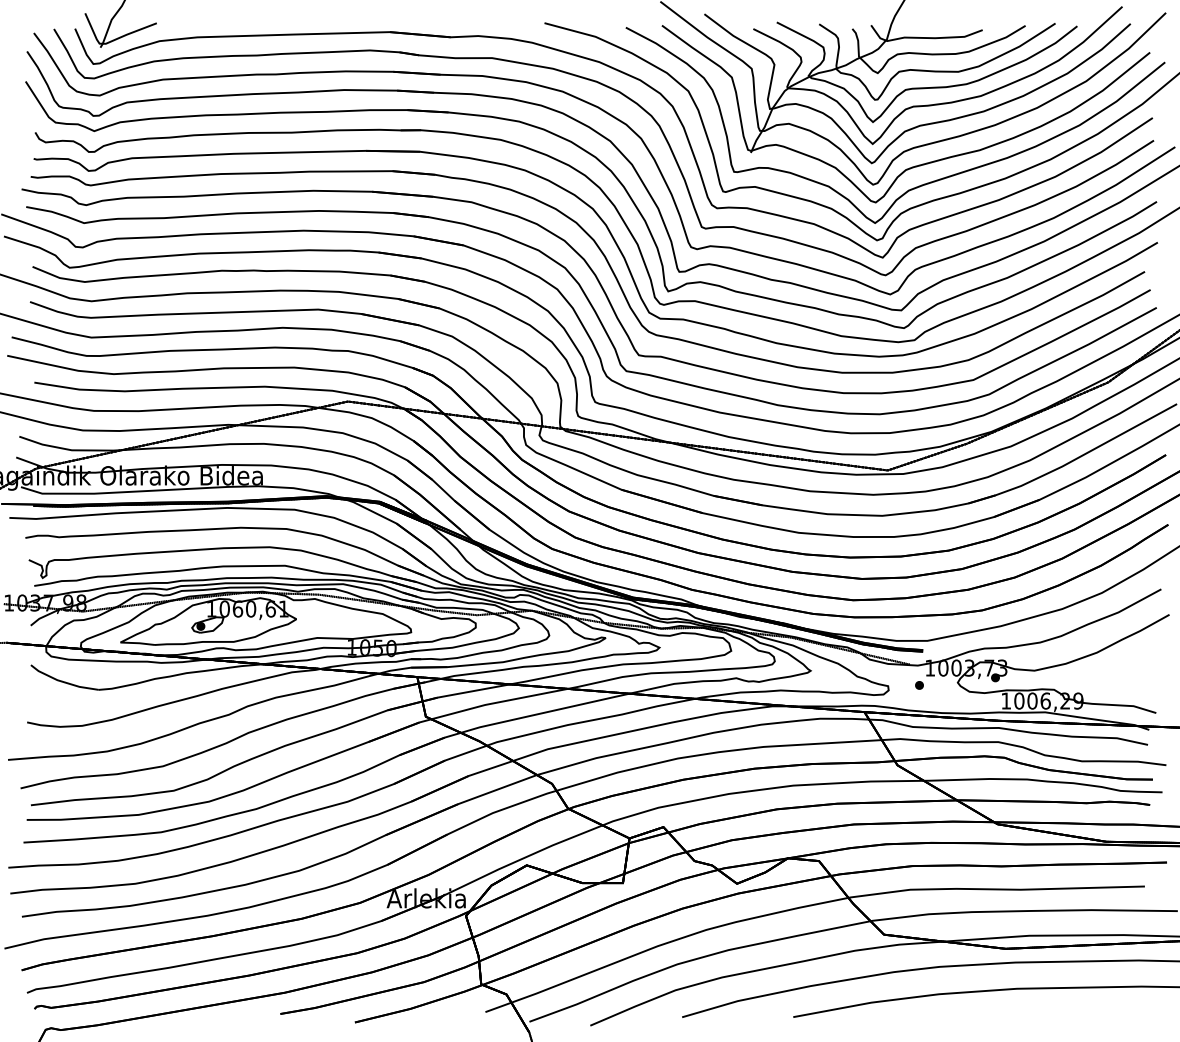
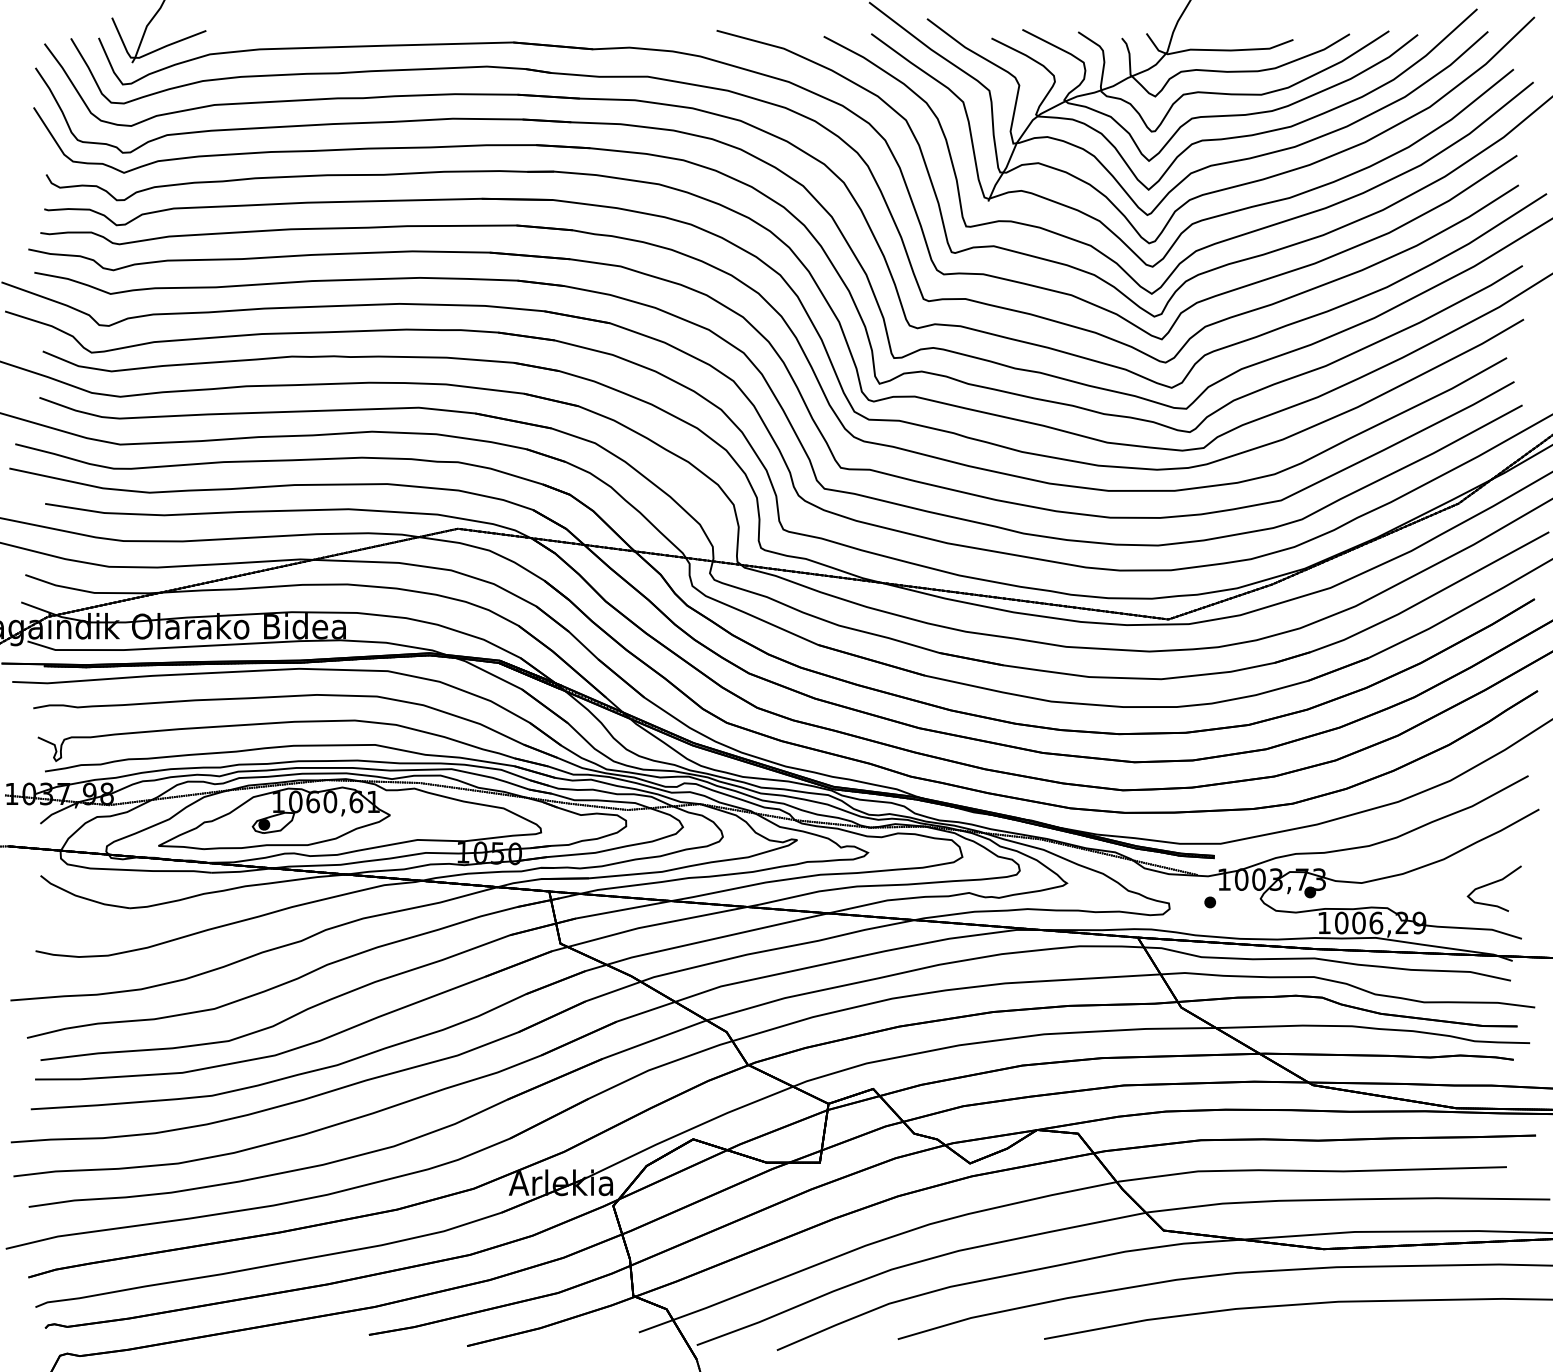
curve: (1133, 671) -> (1491, 884), added

